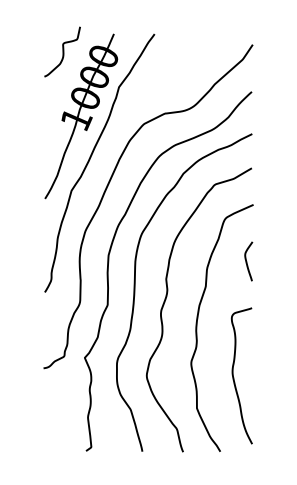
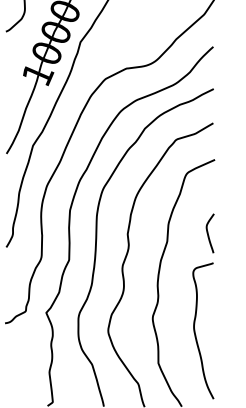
curve: (247, 261) -> (208, 233), moved

